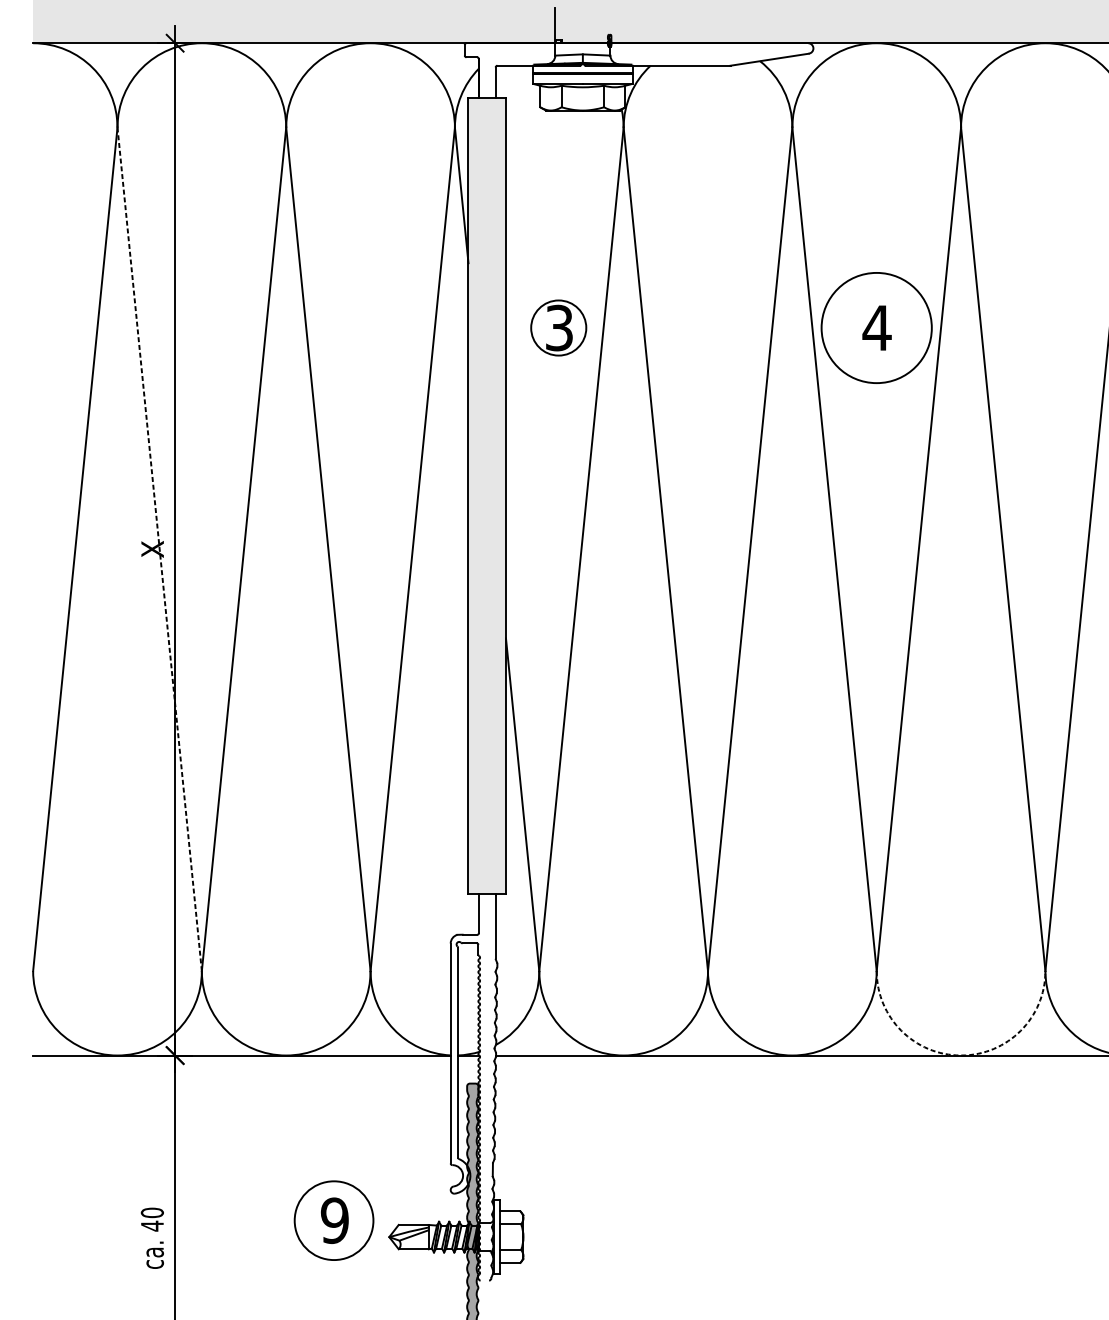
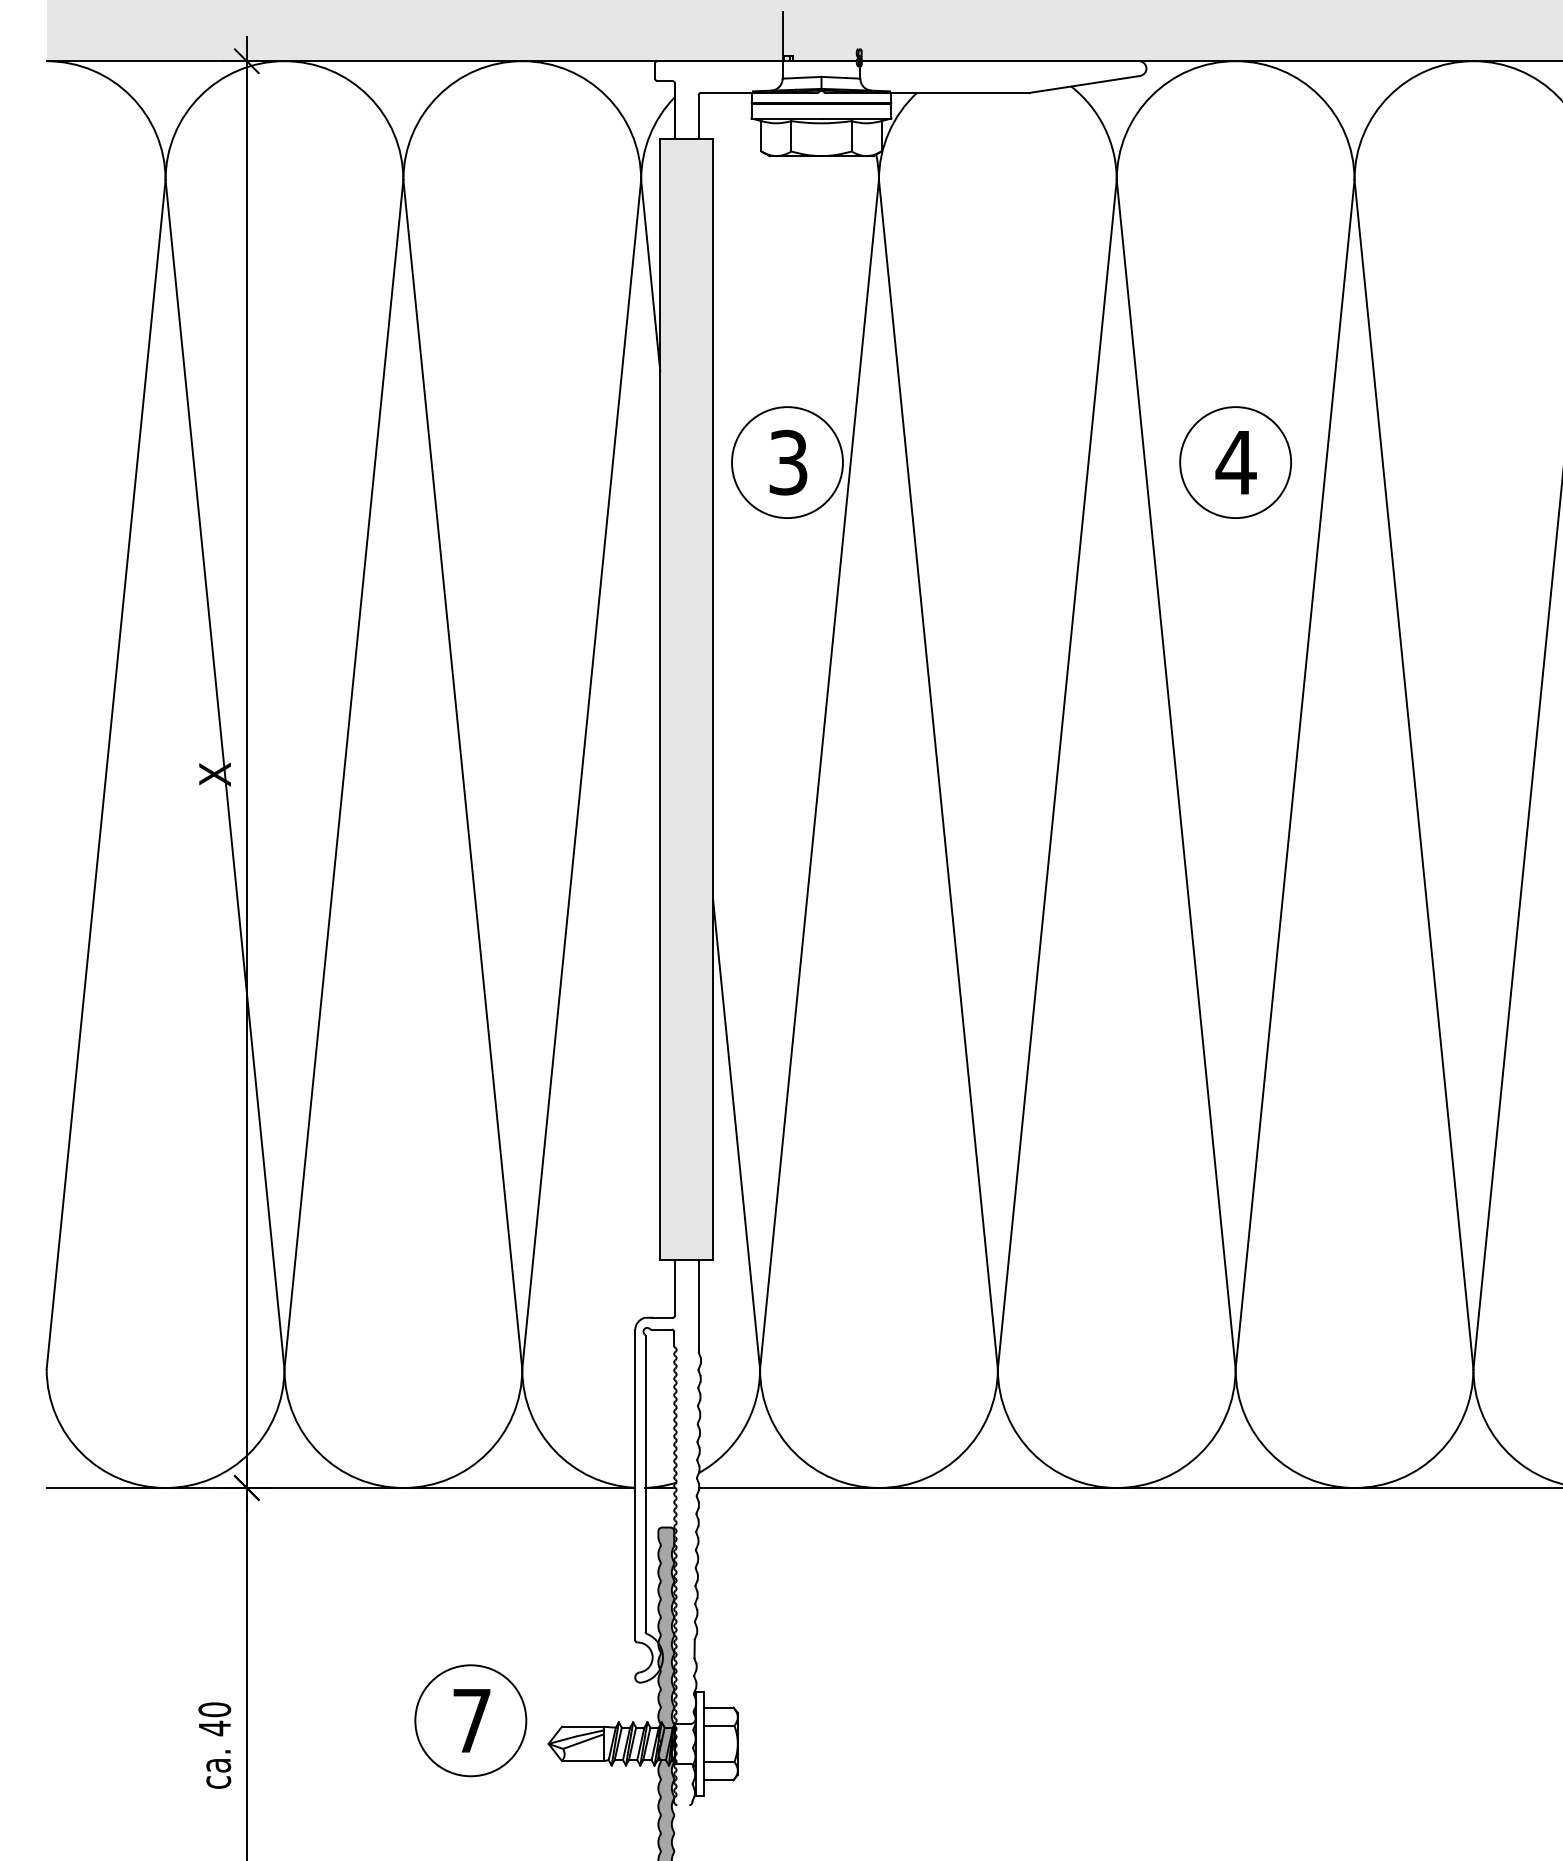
circle: (558, 327) -> (787, 462), size x1.43
circle: (876, 327) -> (1235, 462), size x0.71
line: (159, 549) -> (224, 774), dashed -> solid
arc: (961, 1055) -> (1354, 1487), dashed -> solid
text: (334, 1220) -> (471, 1720), 9 -> 7

